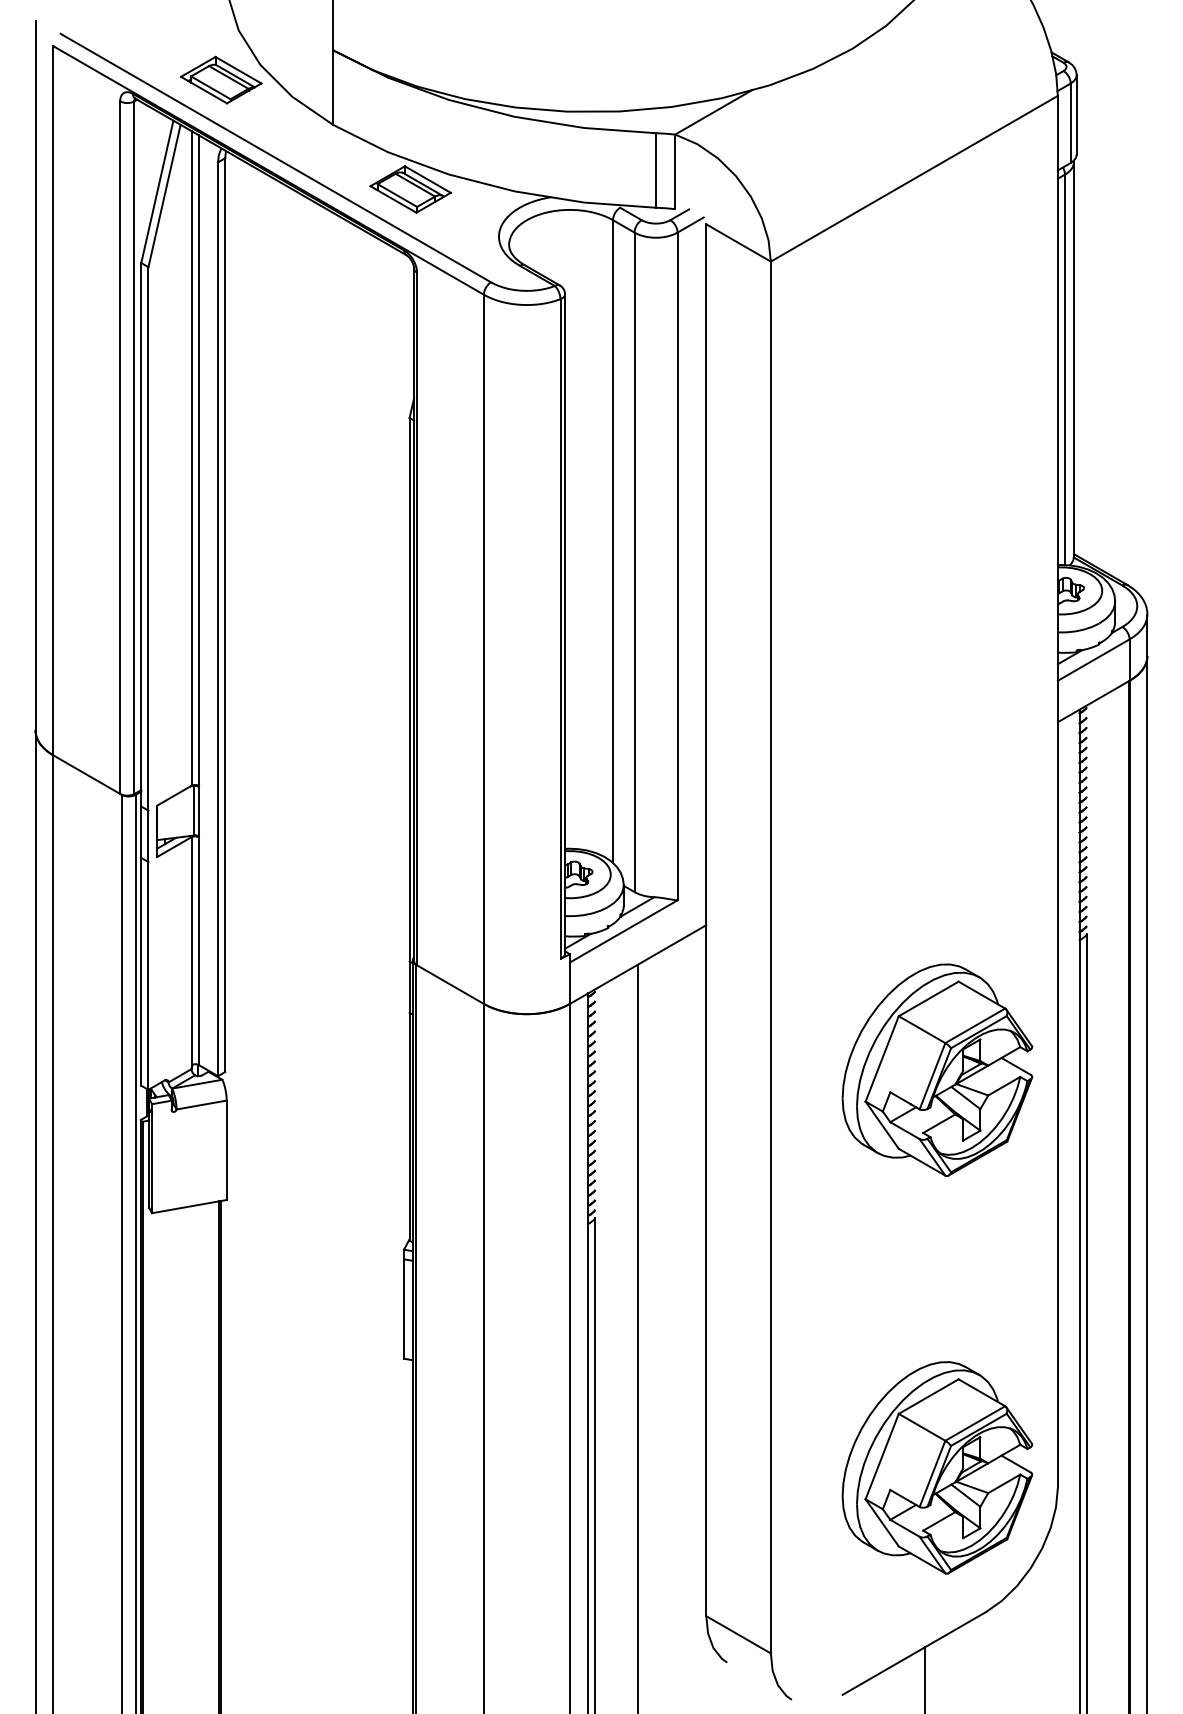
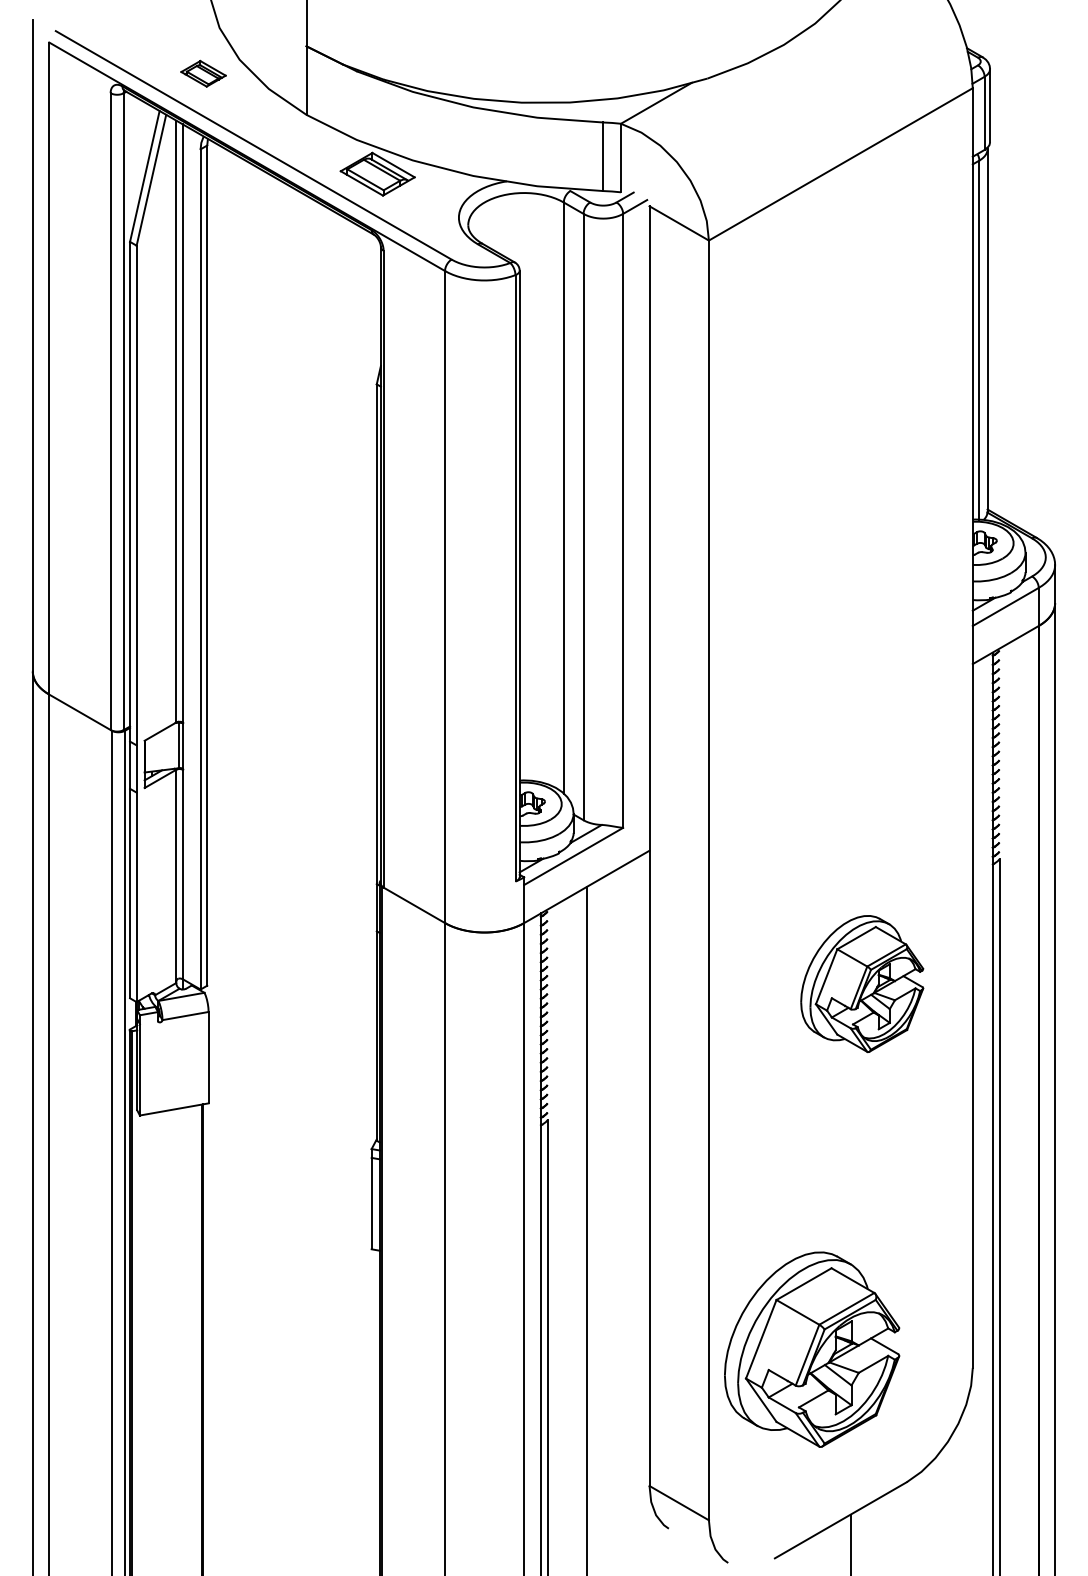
part: (221, 79) -> (203, 73), size x0.6
part: (937, 1069) -> (862, 983), size x0.7
part: (937, 1467) -> (812, 1349), moved

